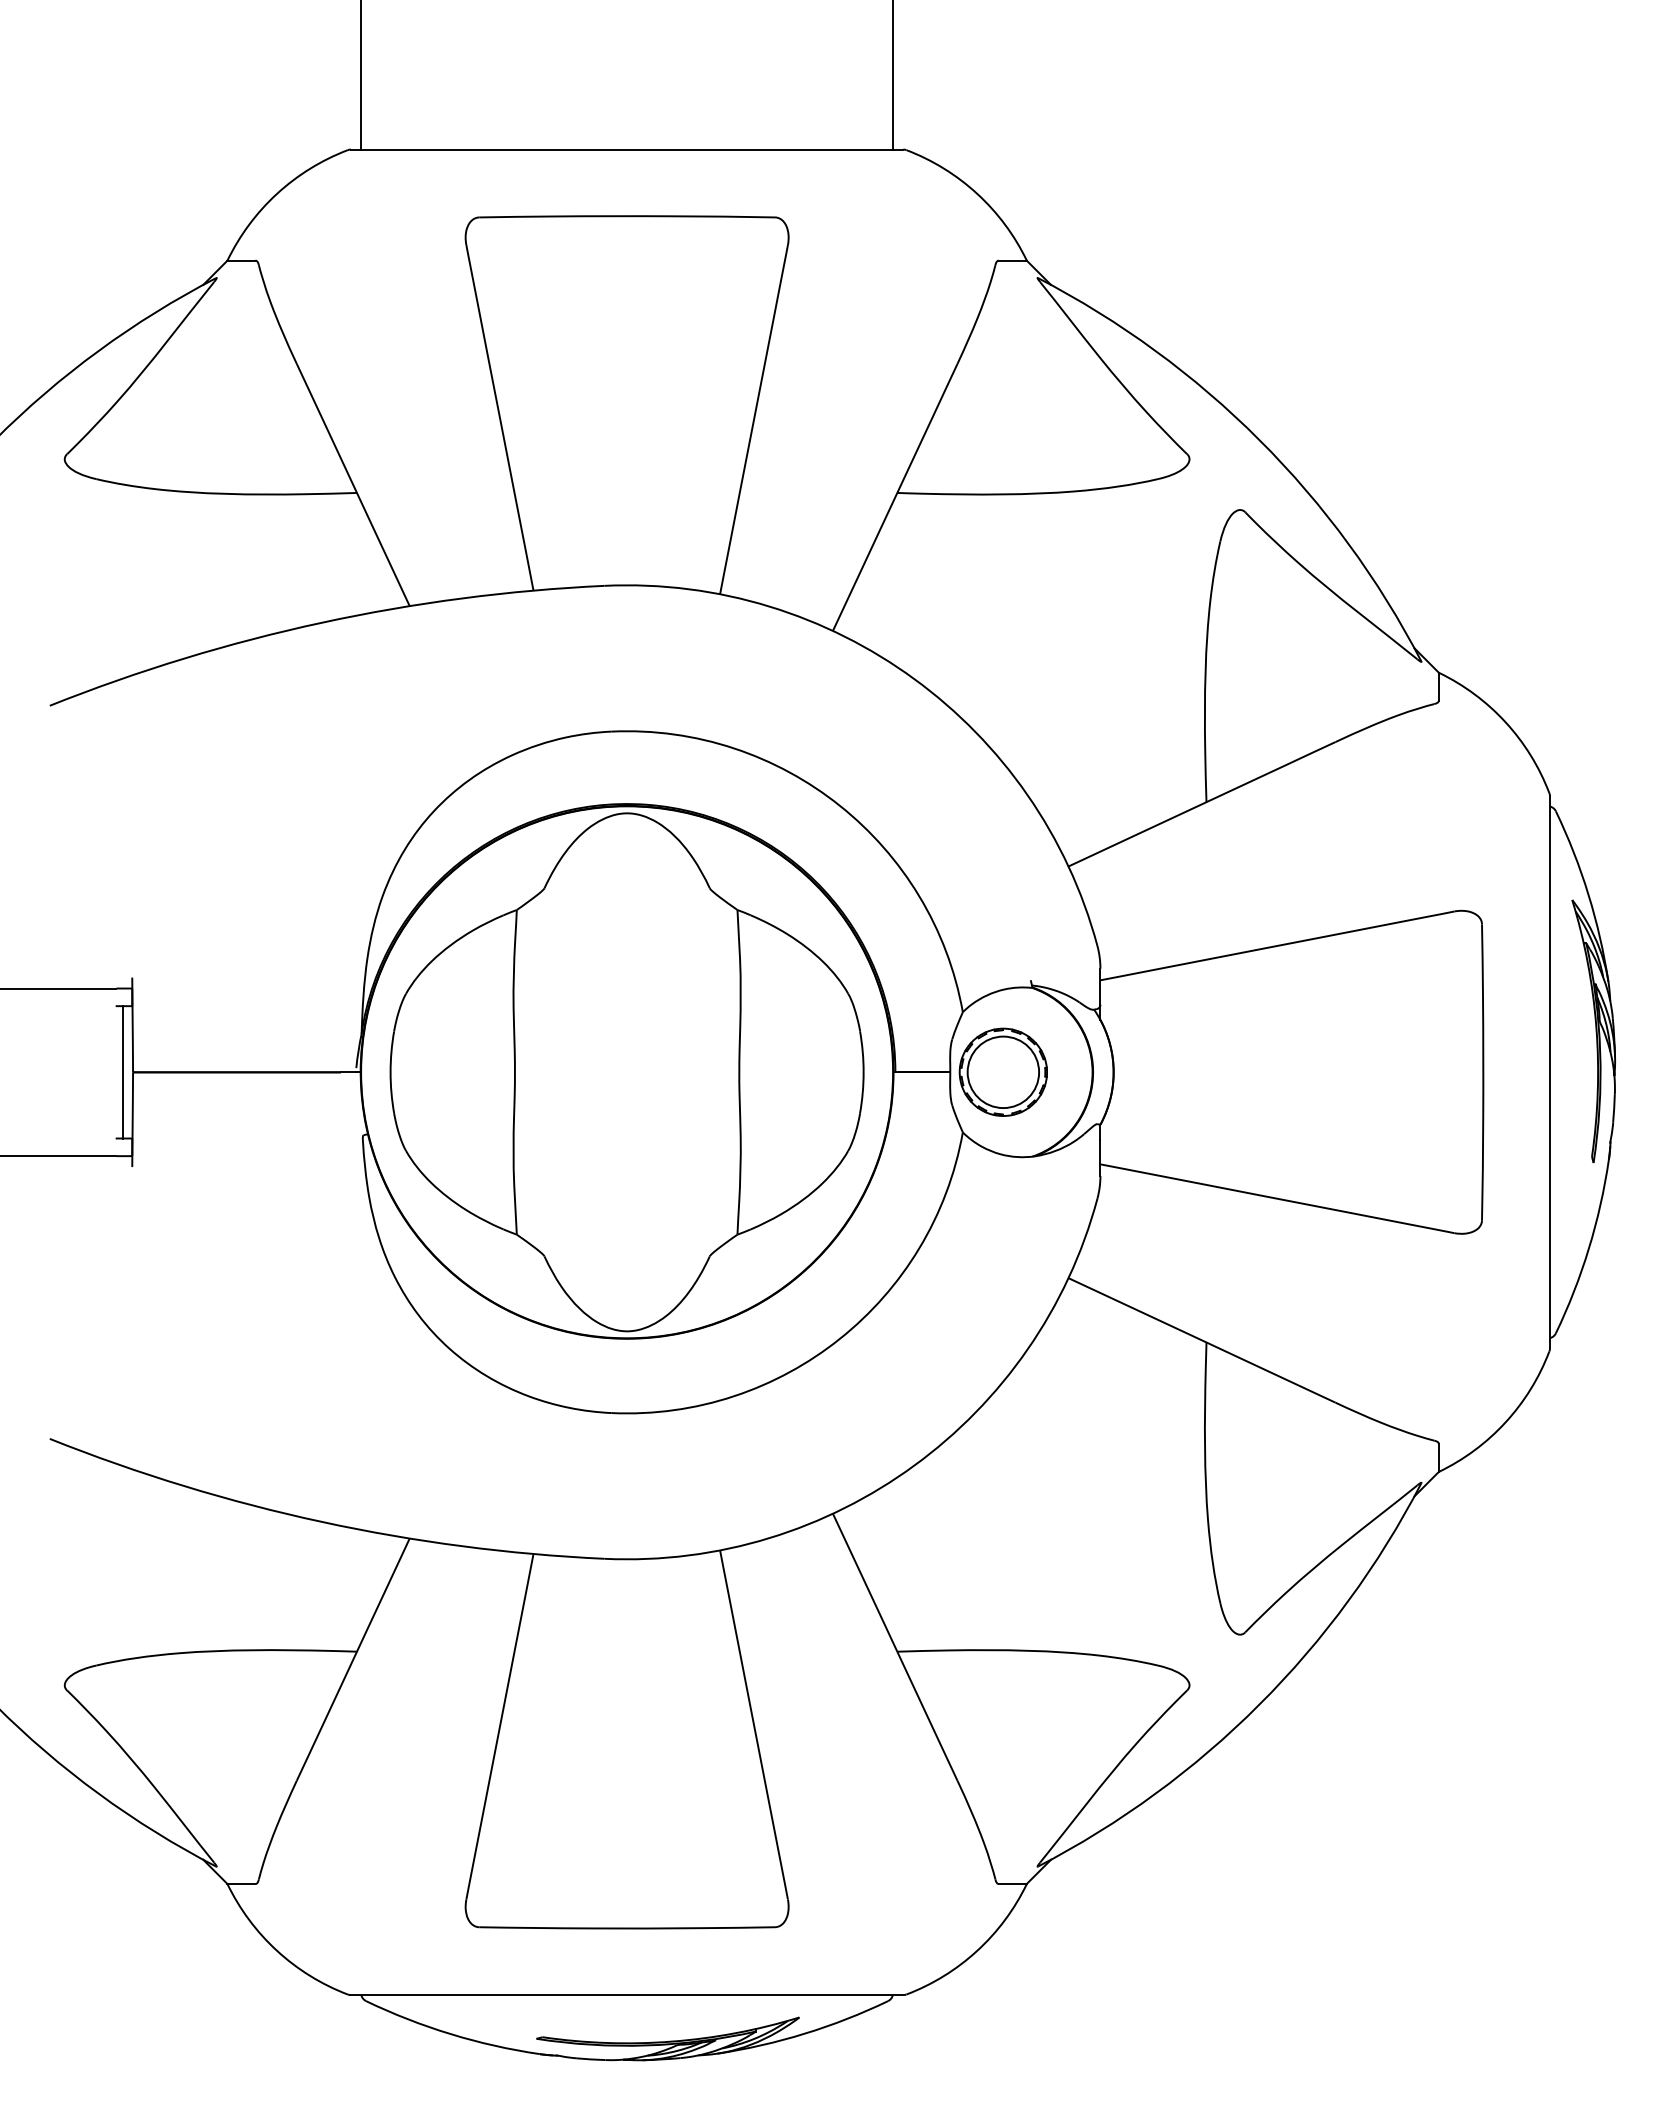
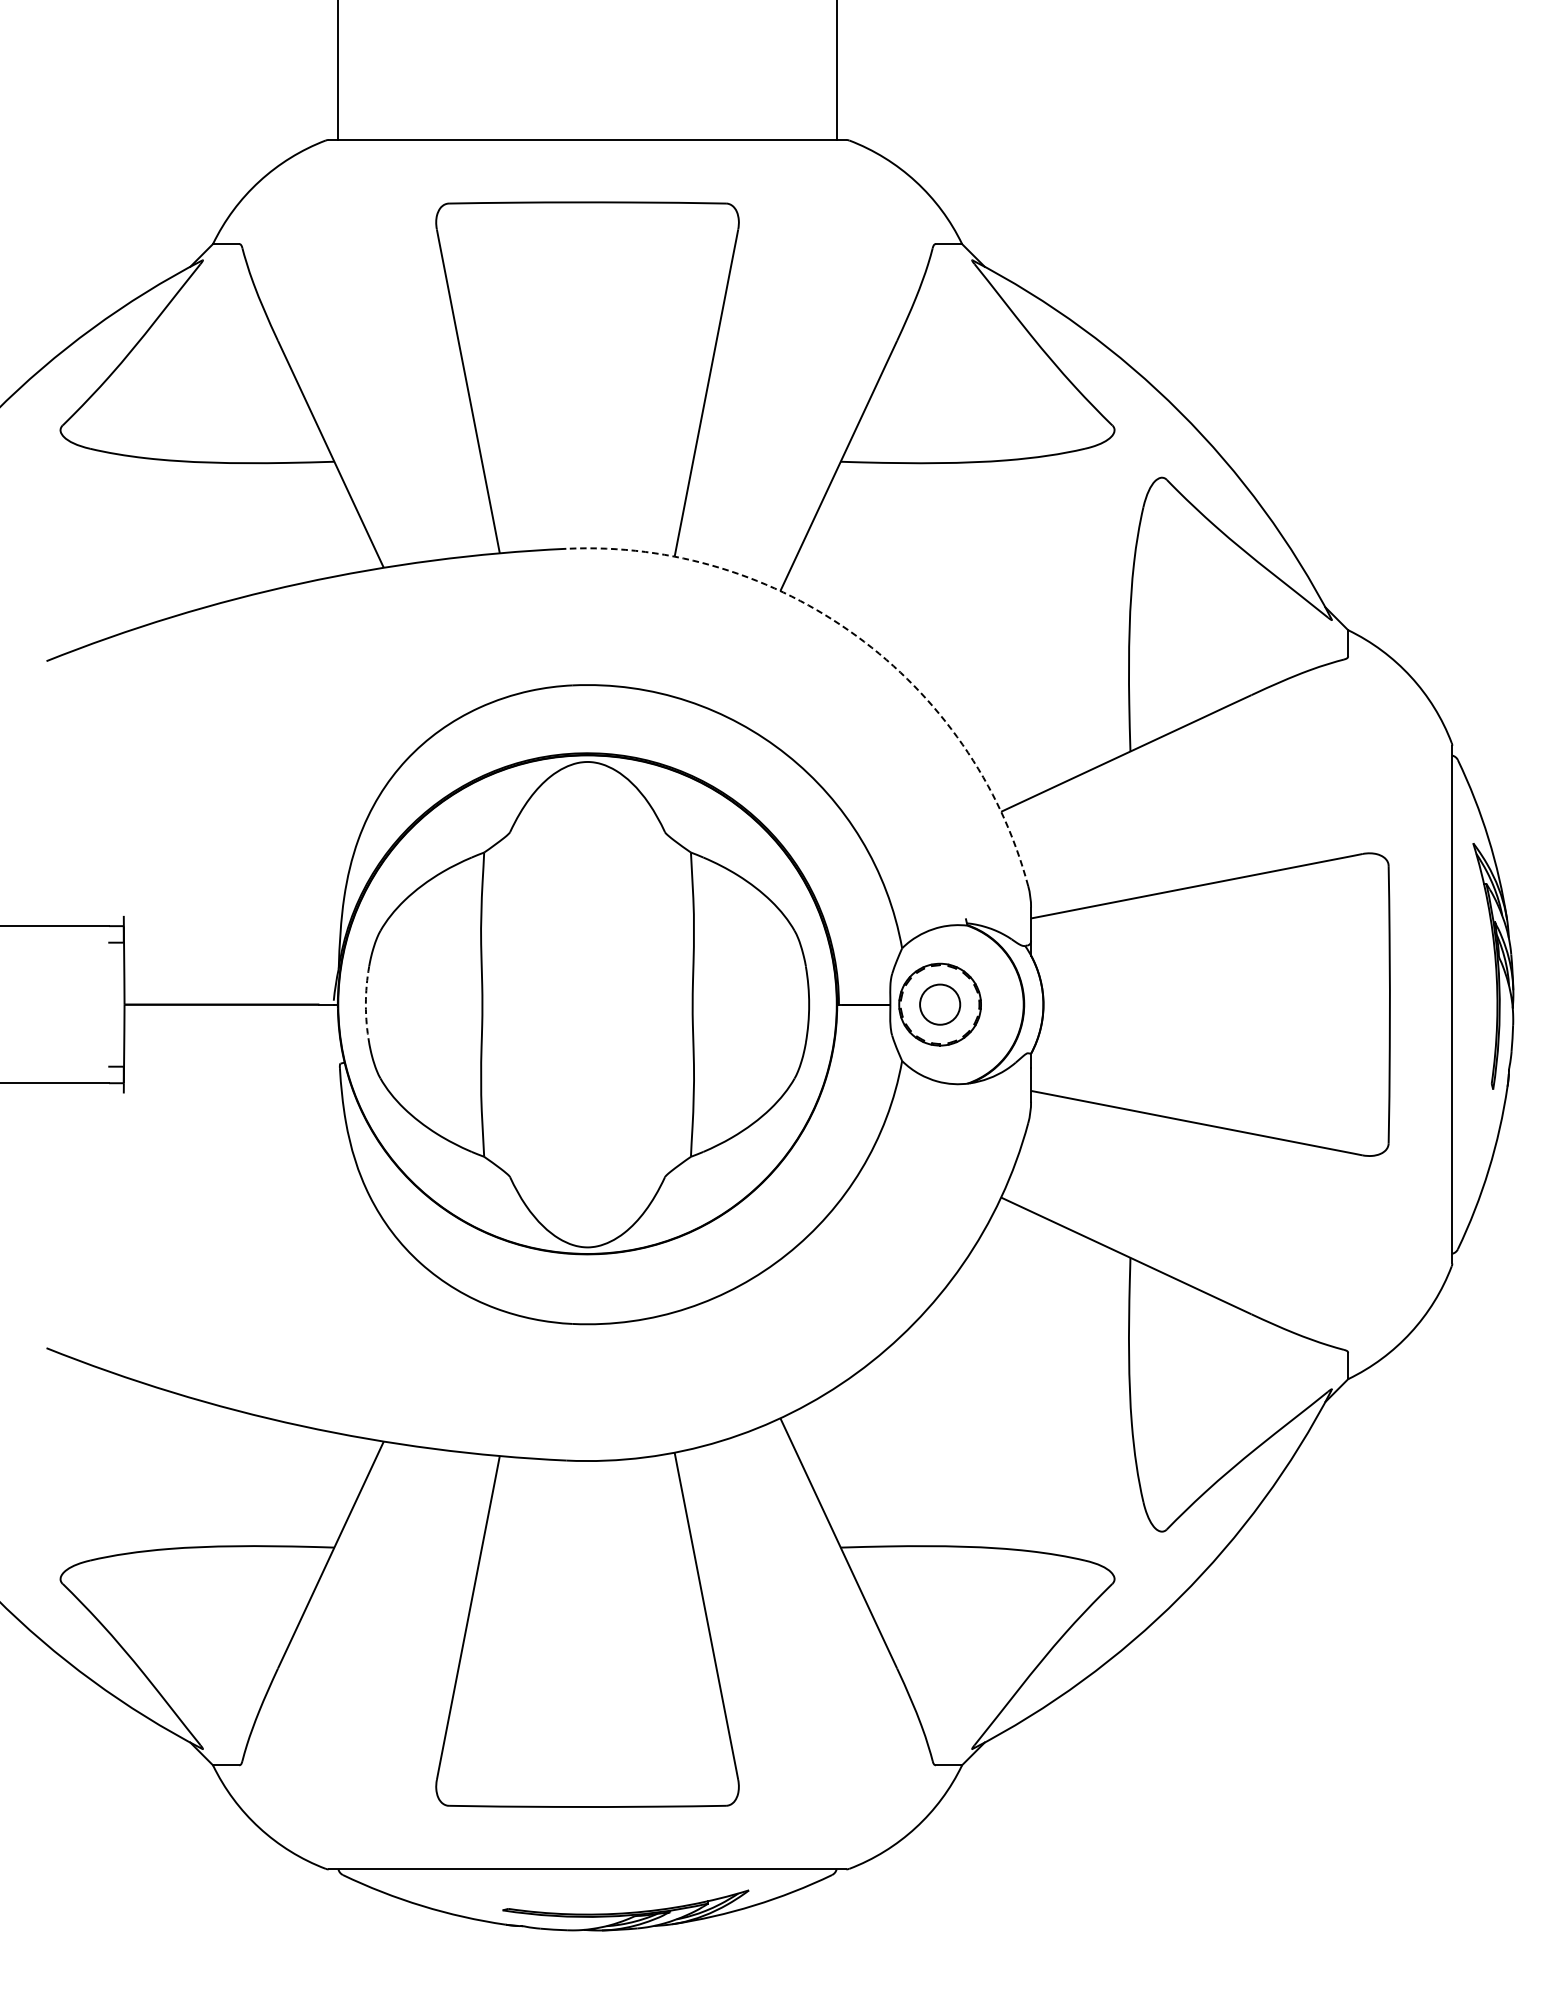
arc: (914, 679) -> (856, 636), solid -> dashed
line: (122, 1072) -> (114, 1004), removed
arc: (390, 1072) -> (365, 1004), solid -> dashed
circle: (1003, 1072) -> (940, 1004), size x0.6

